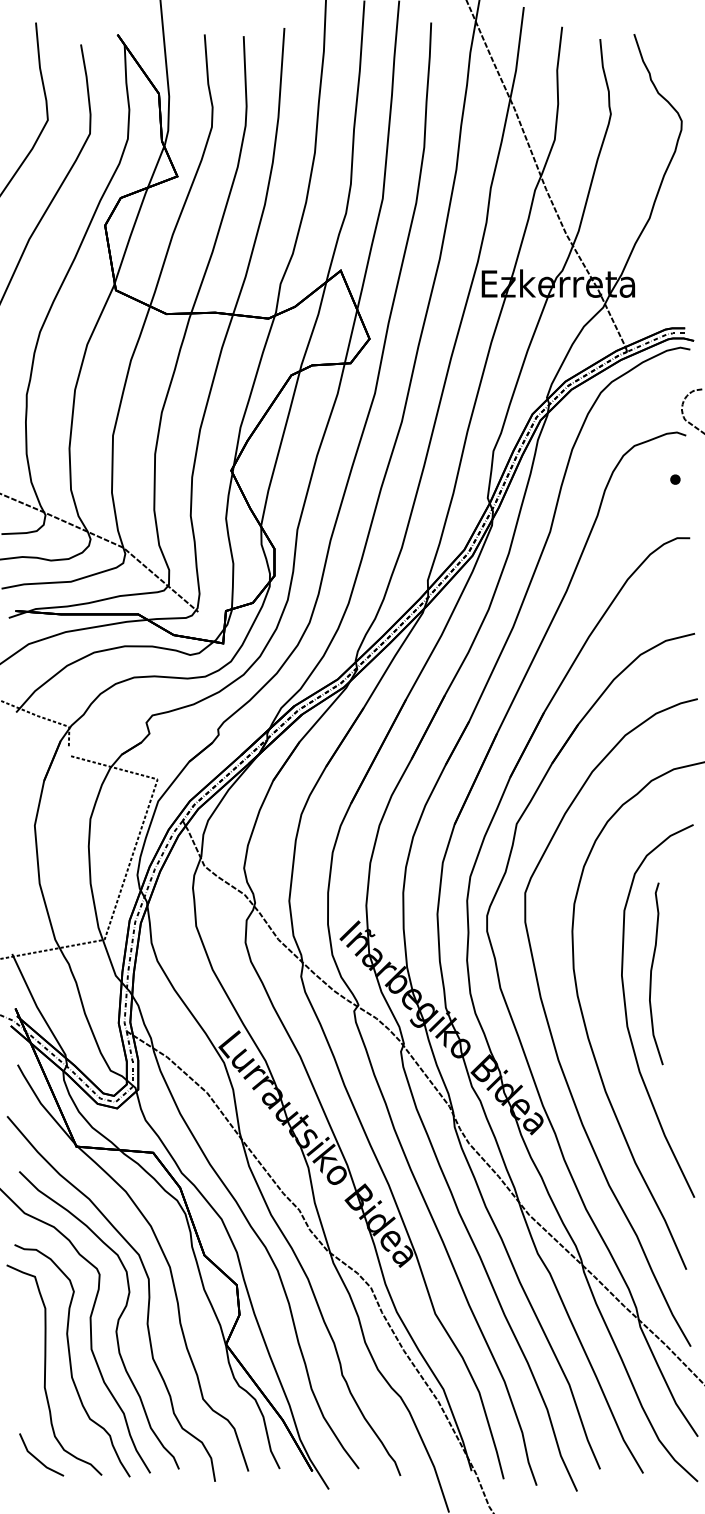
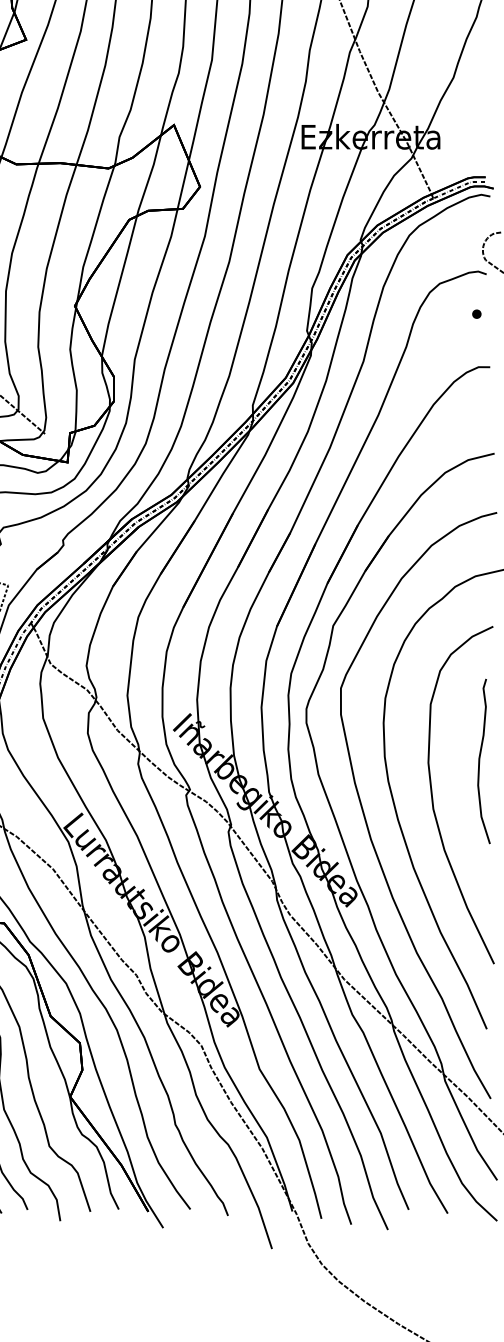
curve: (652, 970) -> (480, 758), moved

